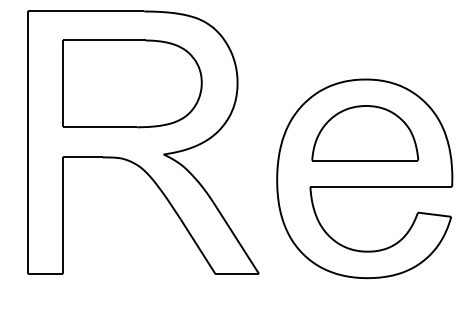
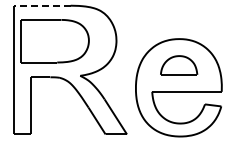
line: (86, 11) -> (42, 5), solid -> dashed
part: (131, 84) -> (54, 41), moved
part: (363, 133) -> (178, 65), size x0.7

